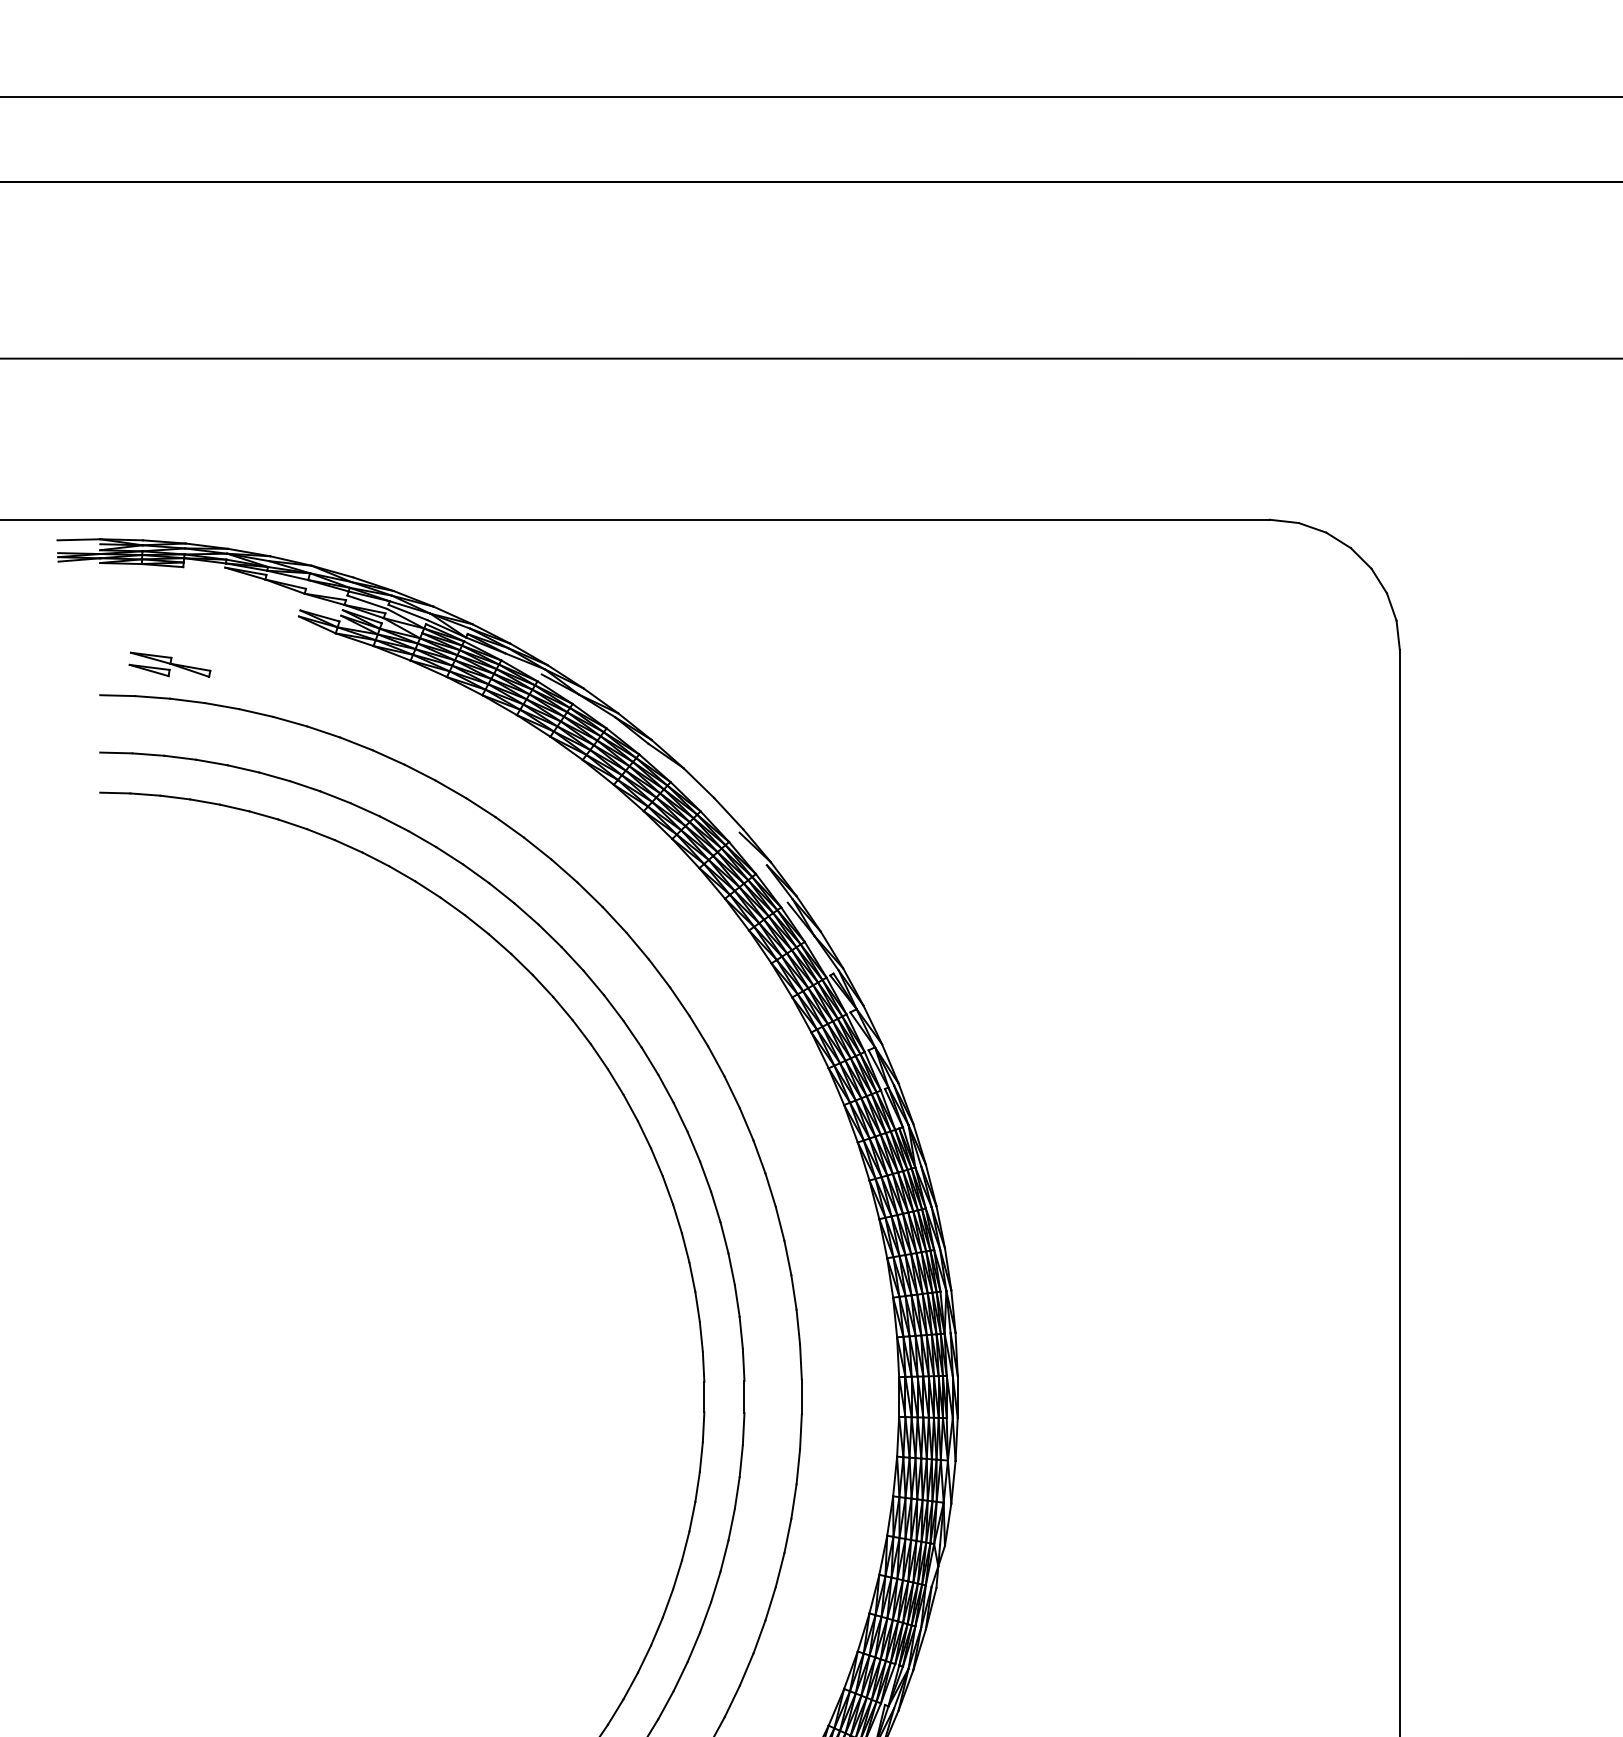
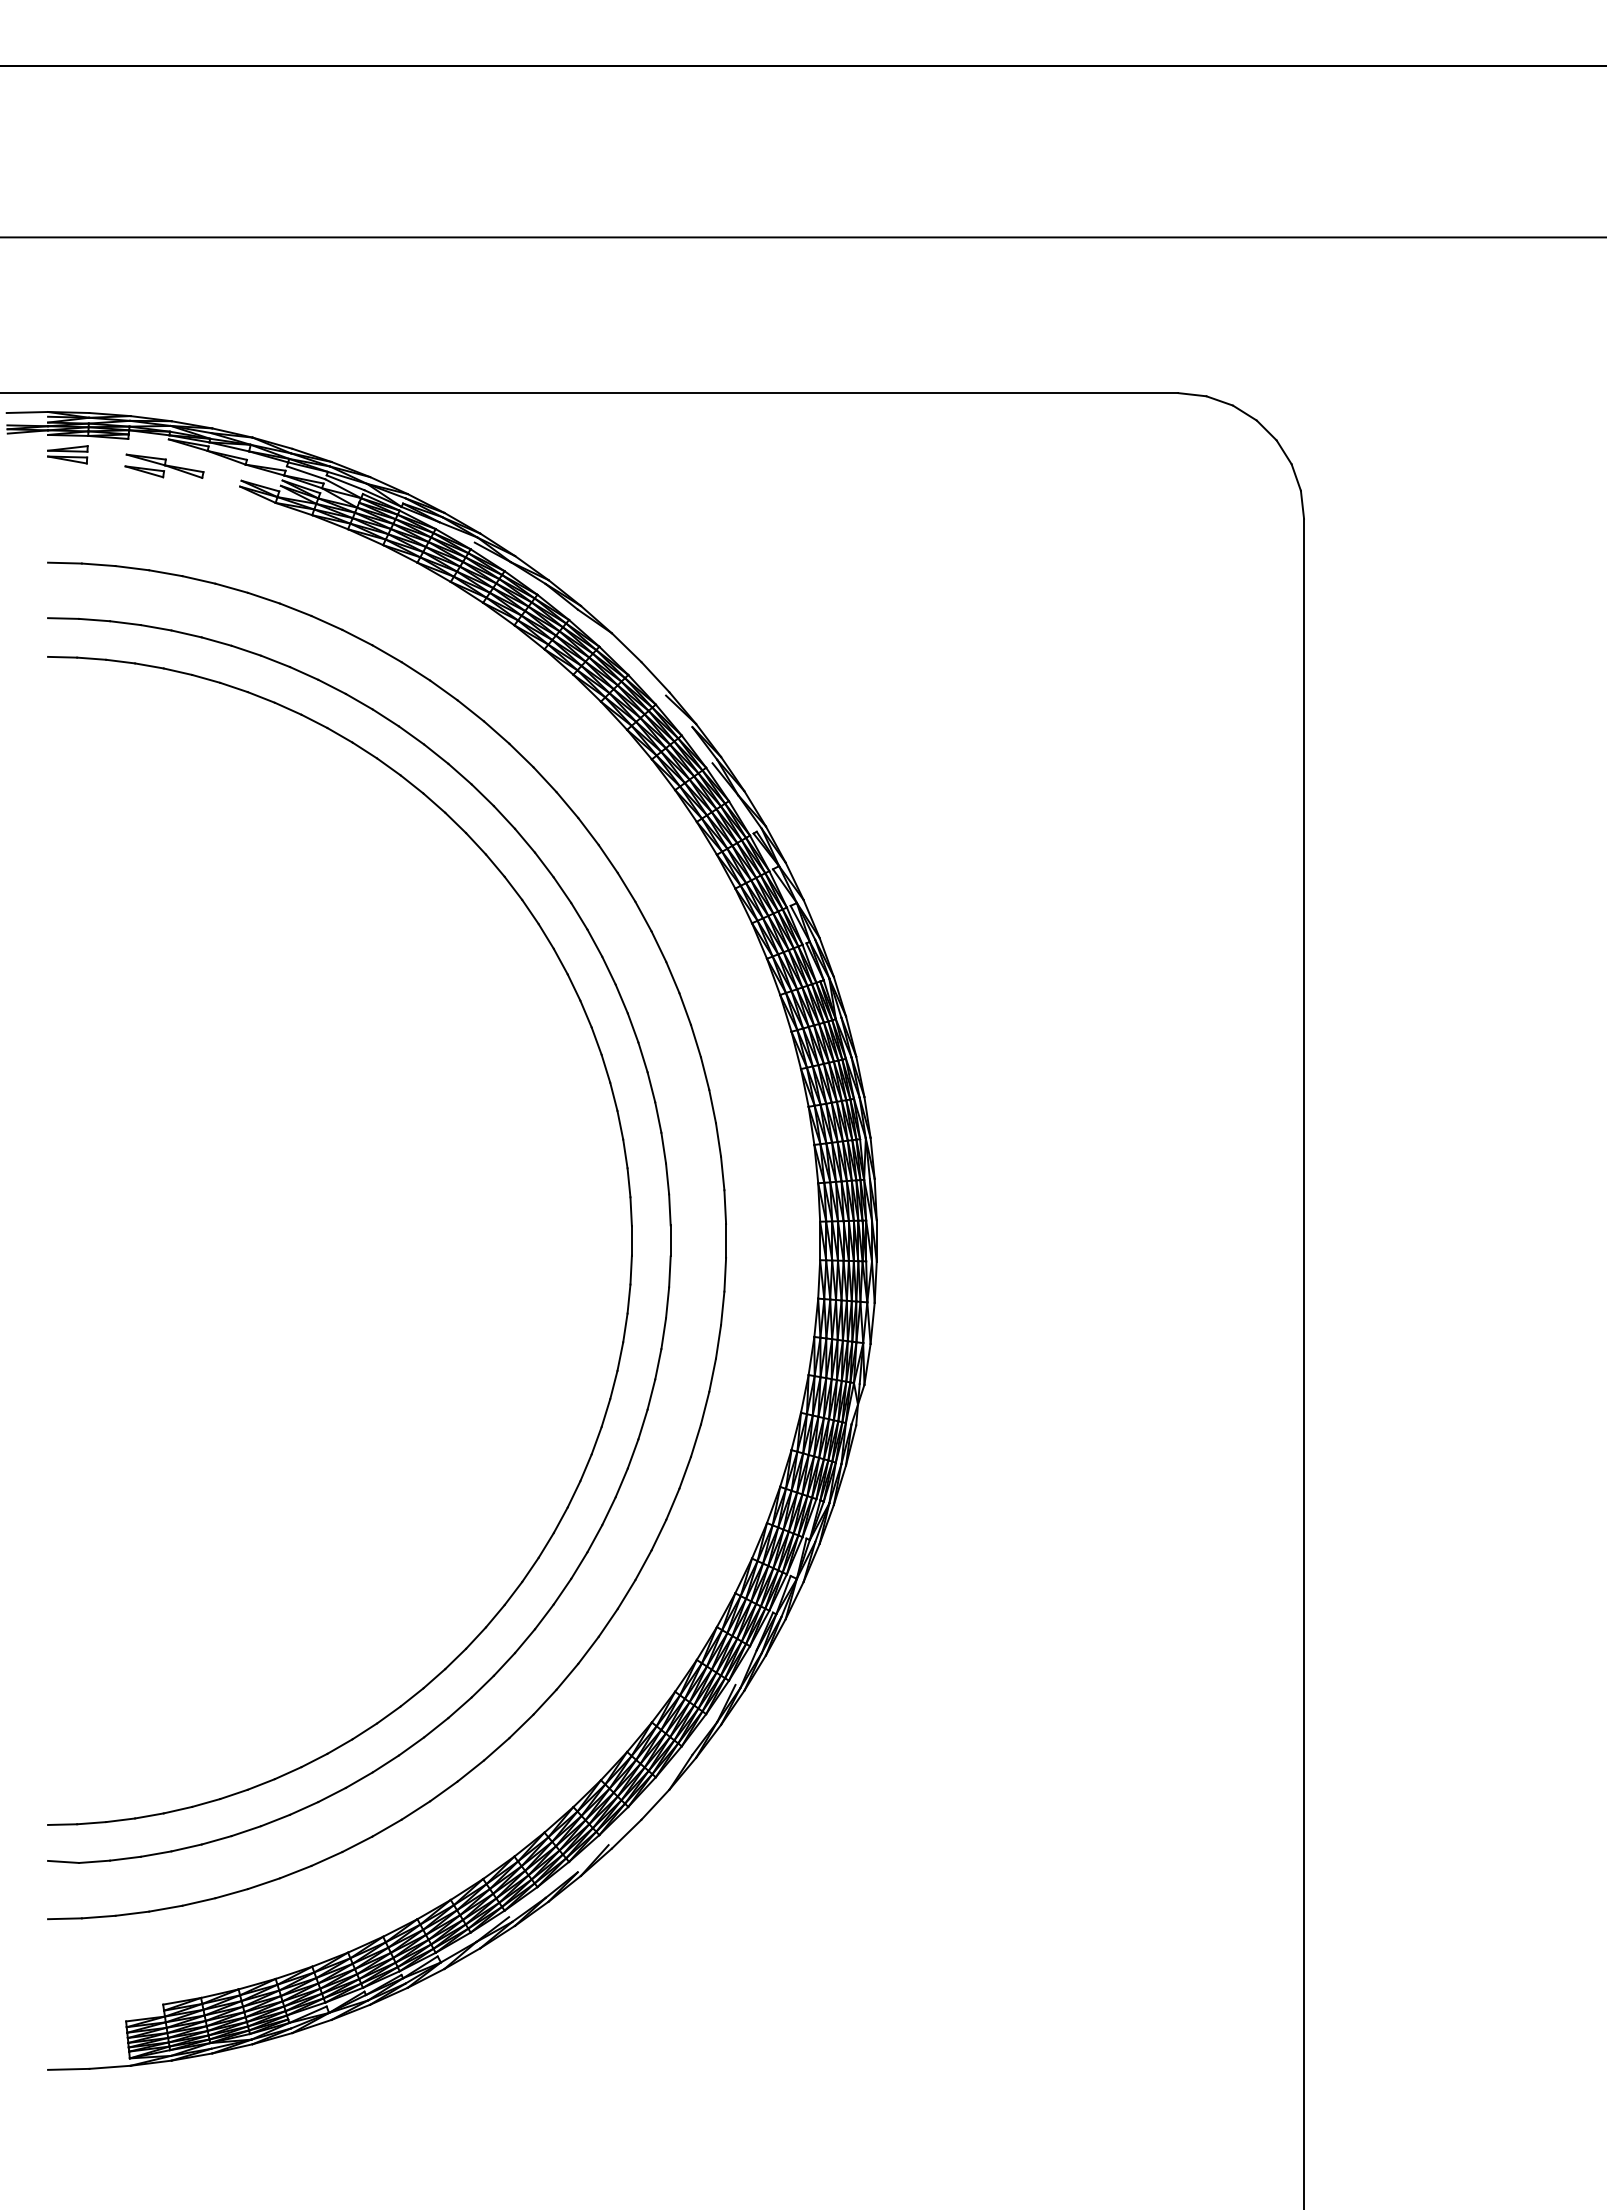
part: (120, 583) -> (67, 454), added
part: (170, 663) -> (164, 465), moved

